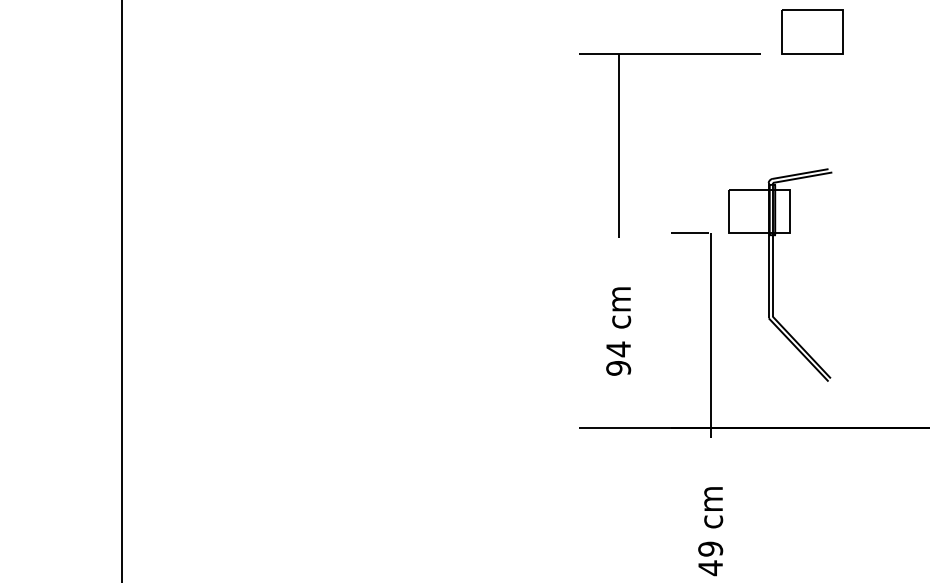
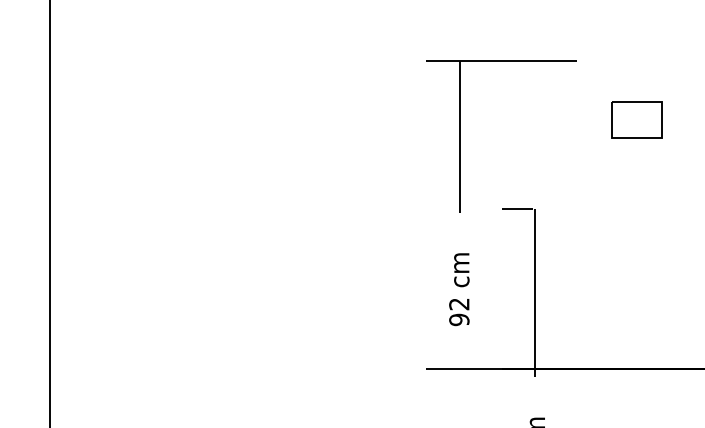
part: (812, 31) -> (637, 120), moved
part: (773, 274) -> (586, 242), removed
text: (618, 349) -> (459, 304), 94 -> 92

